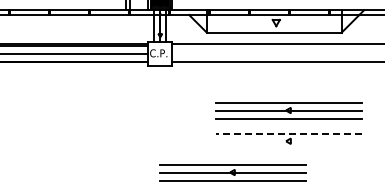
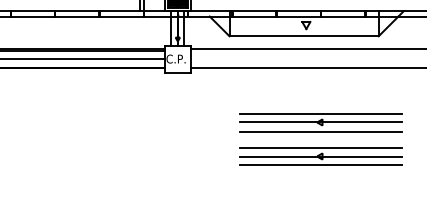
line: (288, 133) -> (319, 147), dashed -> solid
line: (289, 141) -> (320, 156), added
line: (289, 149) -> (320, 165), added
part: (232, 172) -> (257, 191), removed

